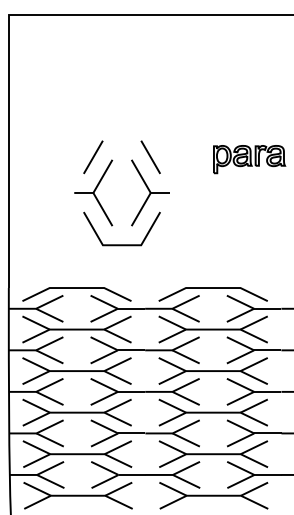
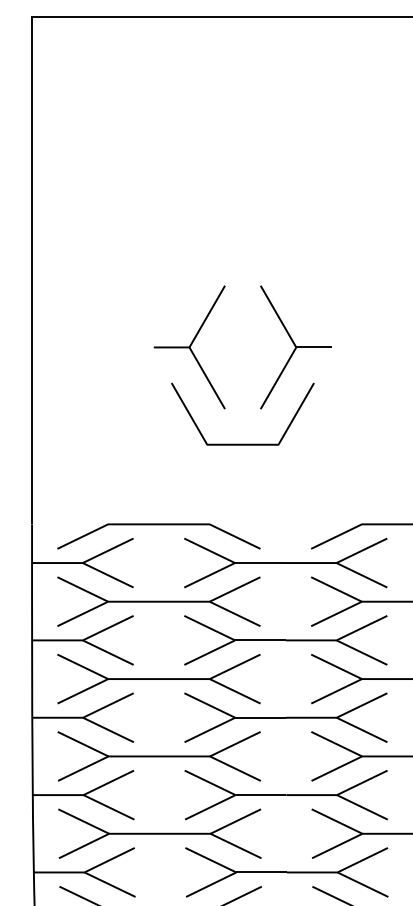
line: (93, 157) -> (189, 281), removed
line: (150, 157) -> (295, 281), removed

